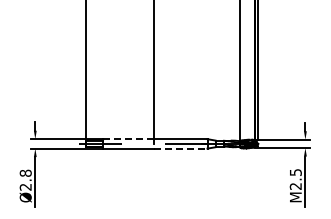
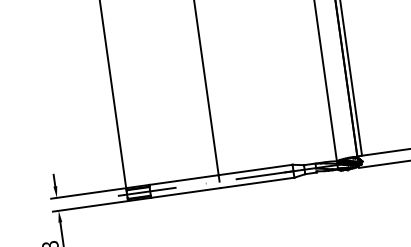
line: (127, 139) -> (183, 180), dashed -> solid
line: (181, 148) -> (258, 182), dashed -> solid

